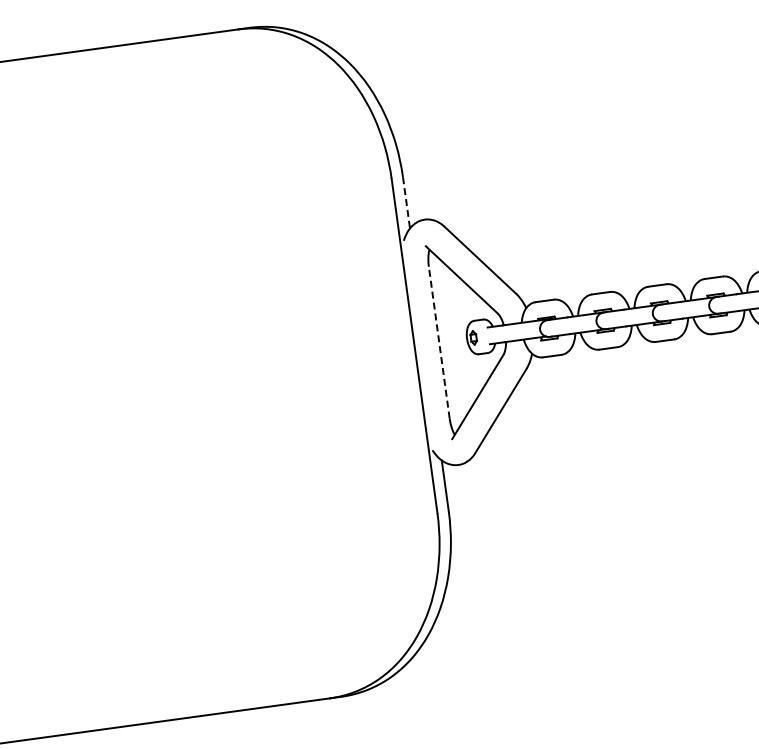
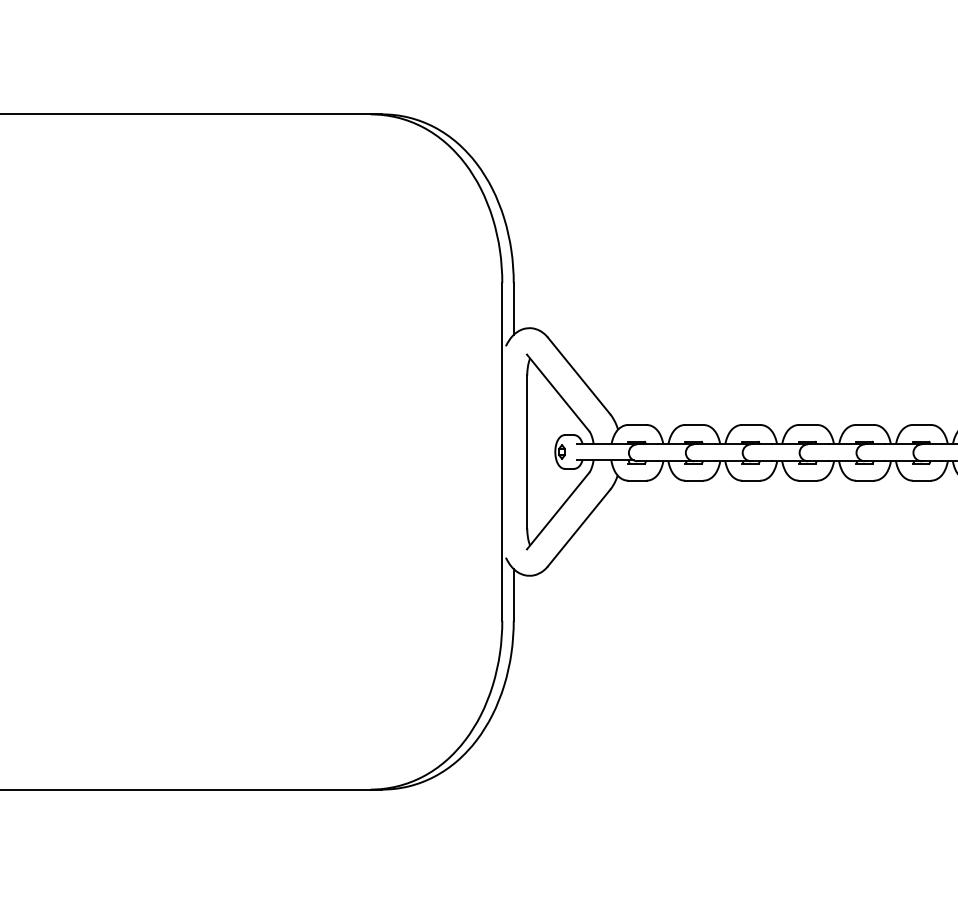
line: (406, 203) -> (513, 309), dashed -> solid
line: (439, 343) -> (527, 452), dashed -> solid

